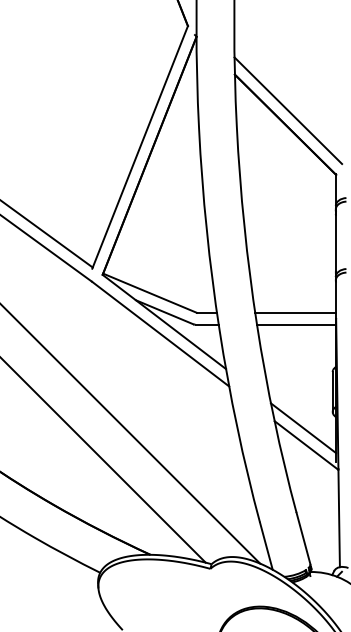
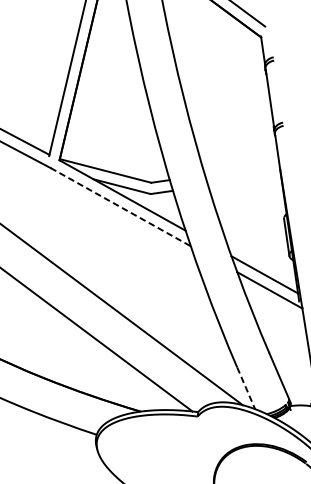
line: (295, 312) -> (242, 169), removed
line: (296, 324) -> (244, 180), removed
line: (160, 334) -> (120, 207), solid -> dashed
line: (266, 546) -> (246, 388), solid -> dashed

